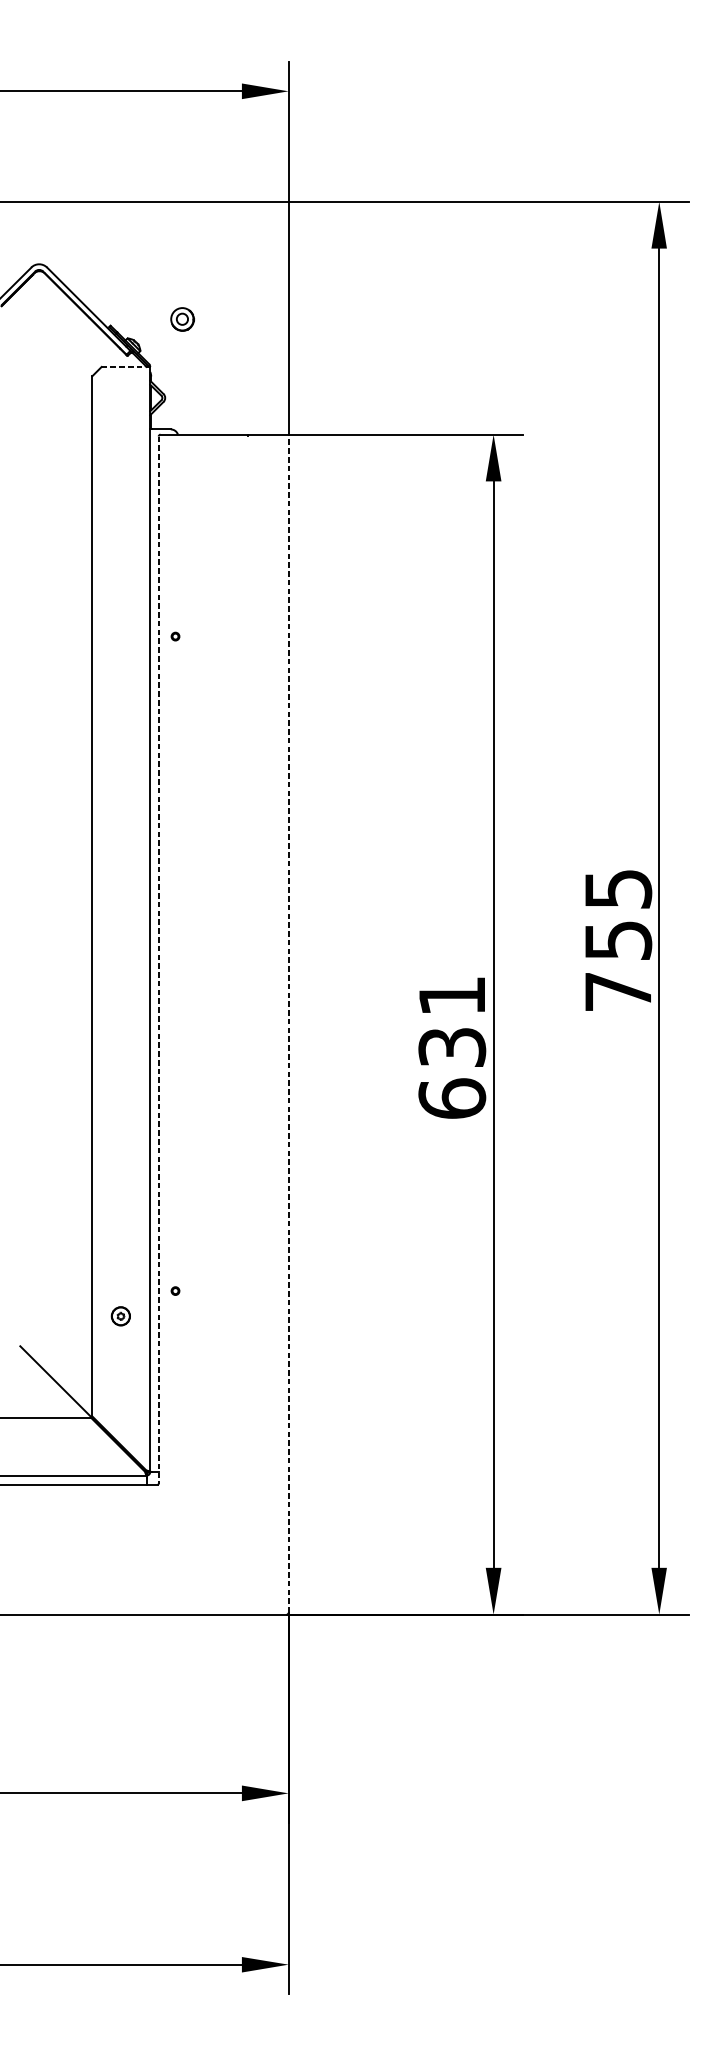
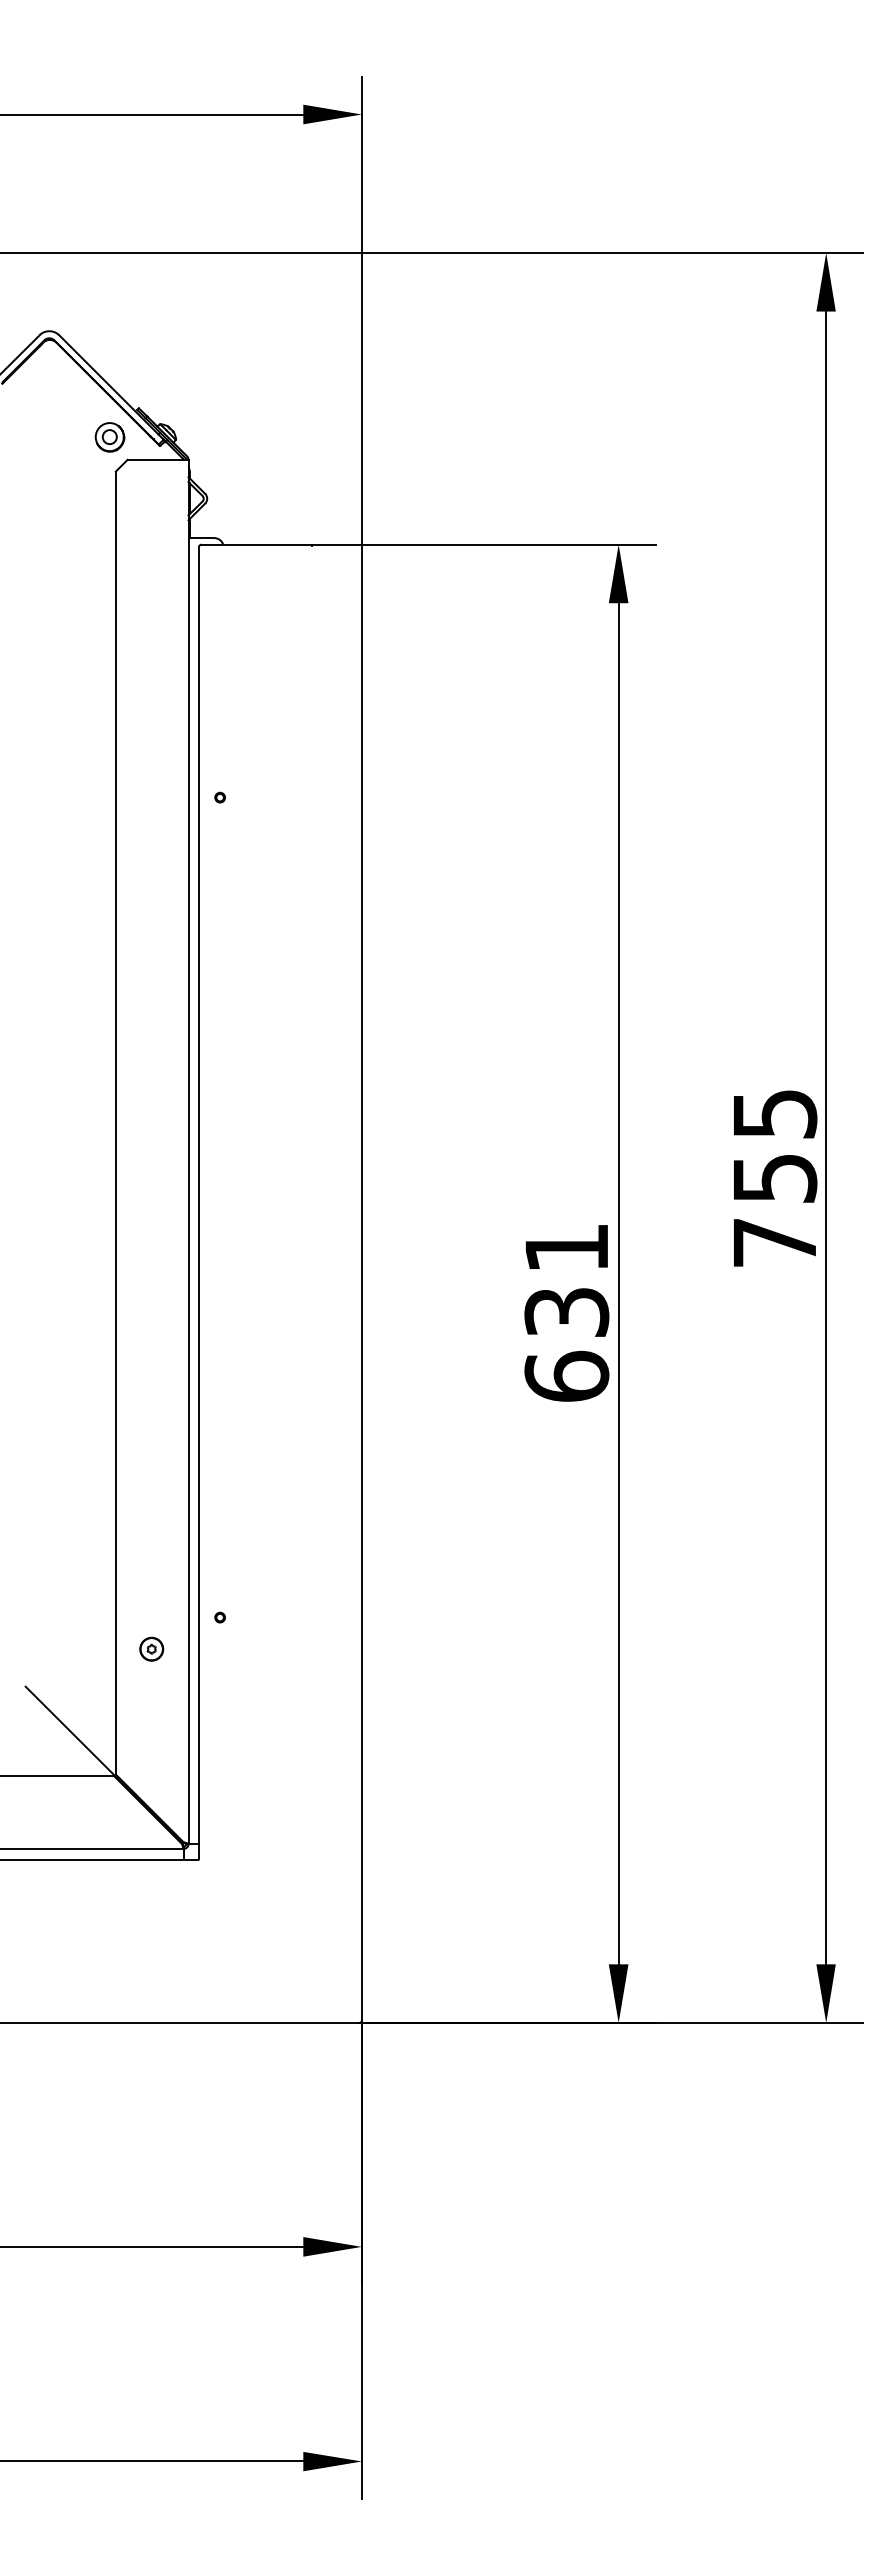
part: (182, 319) -> (109, 437), moved
line: (124, 366) -> (156, 459), dashed -> solid
line: (159, 959) -> (199, 1202), dashed -> solid
line: (288, 1023) -> (361, 1282), dashed -> solid

